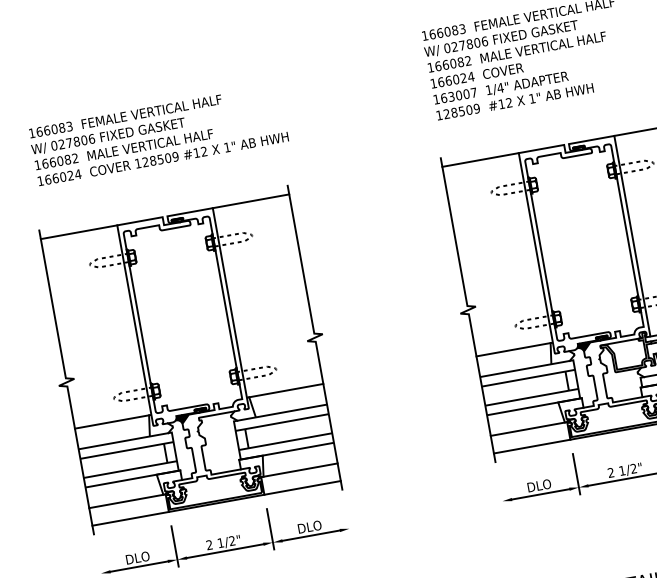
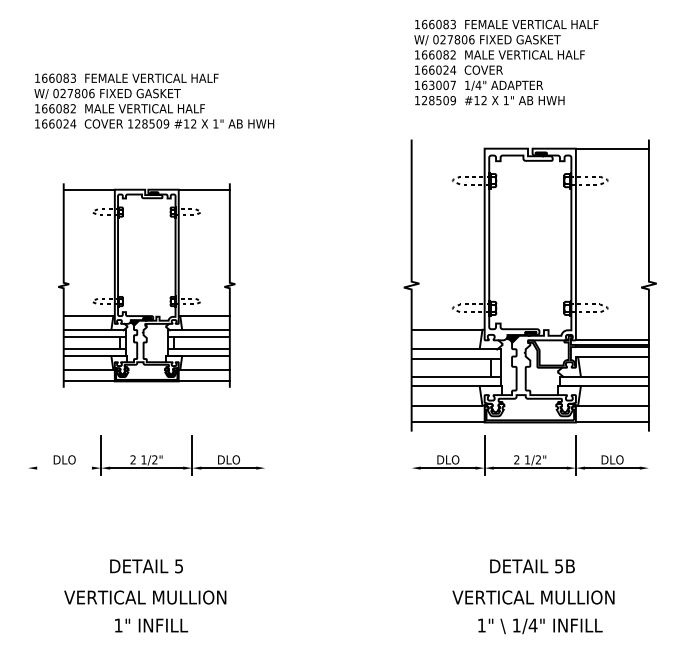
text: (158, 134) -> (154, 100), moved
line: (479, 159) -> (447, 148), removed
part: (190, 360) -> (146, 285), size x0.7
line: (139, 567) -> (64, 468), removed

